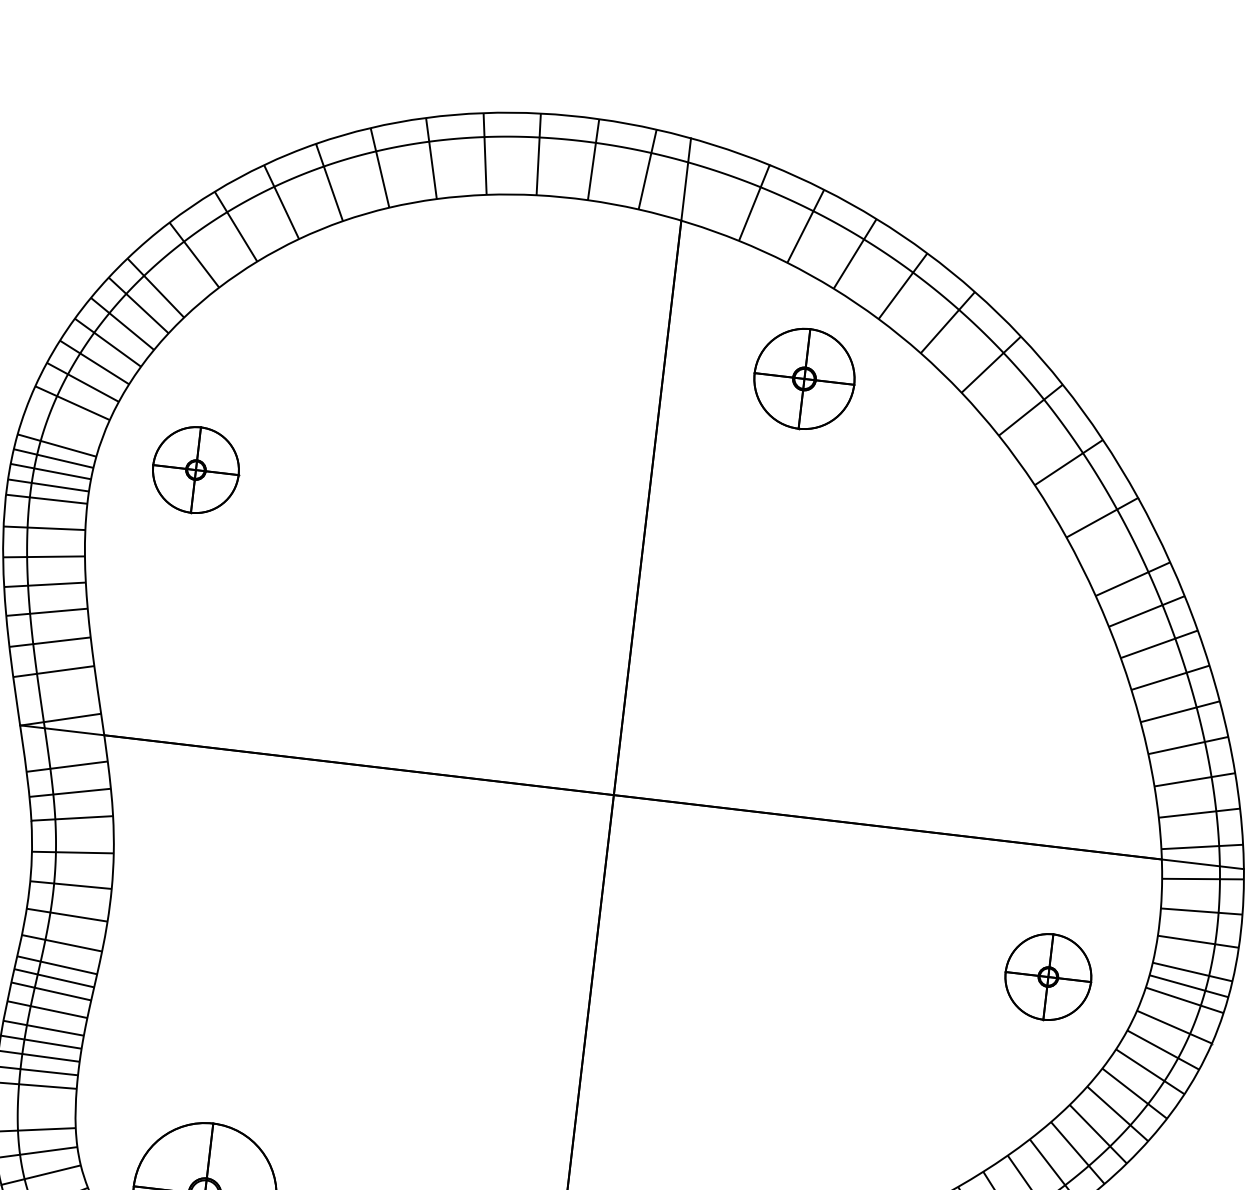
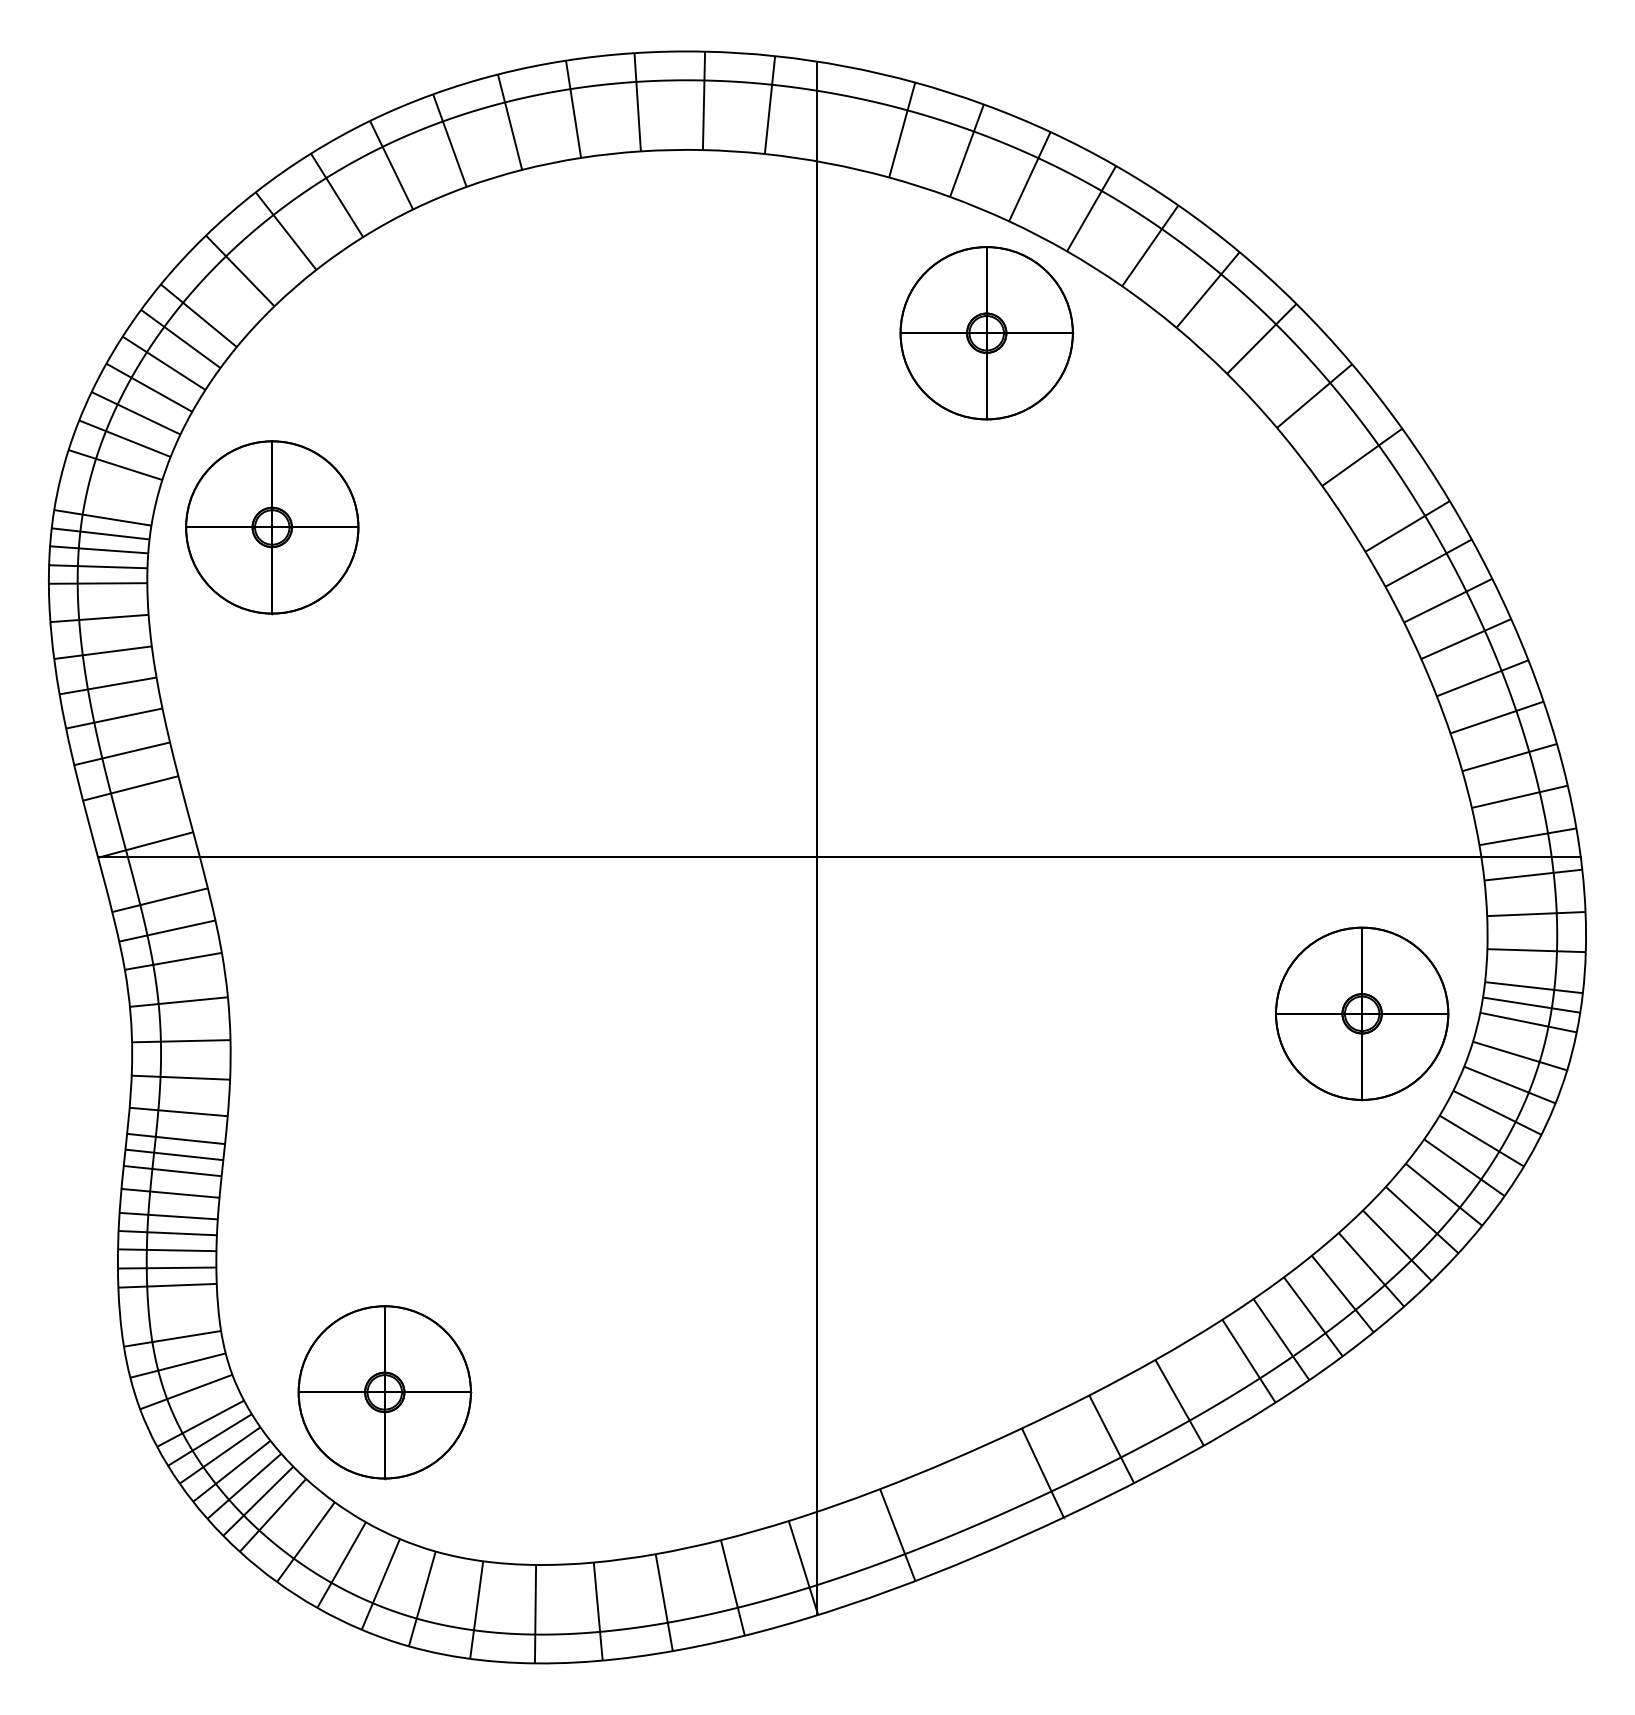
part: (804, 379) -> (986, 333), size x1.43
part: (196, 469) -> (272, 527), size x1.67
part: (1048, 976) -> (1362, 1013), size x1.67

